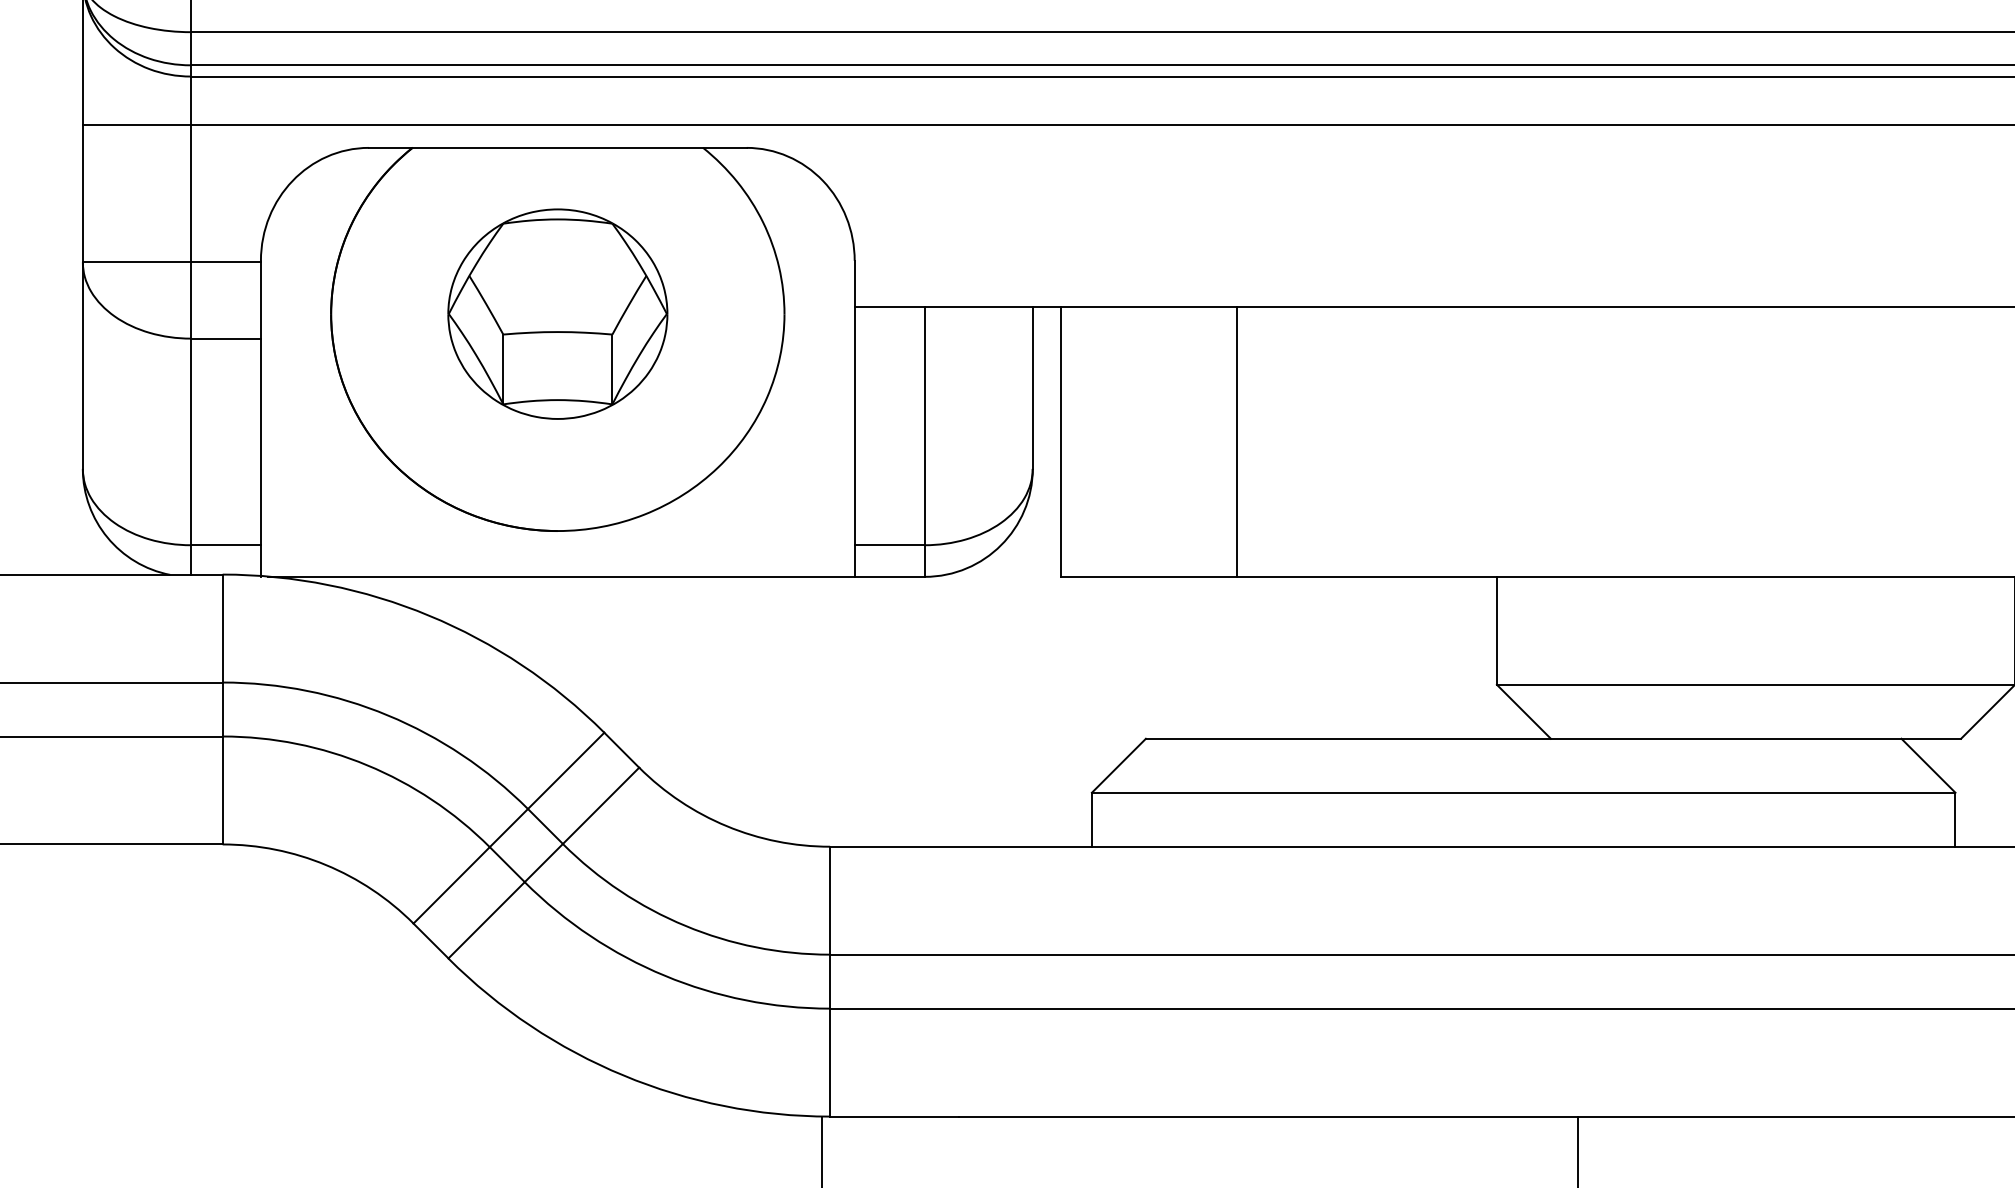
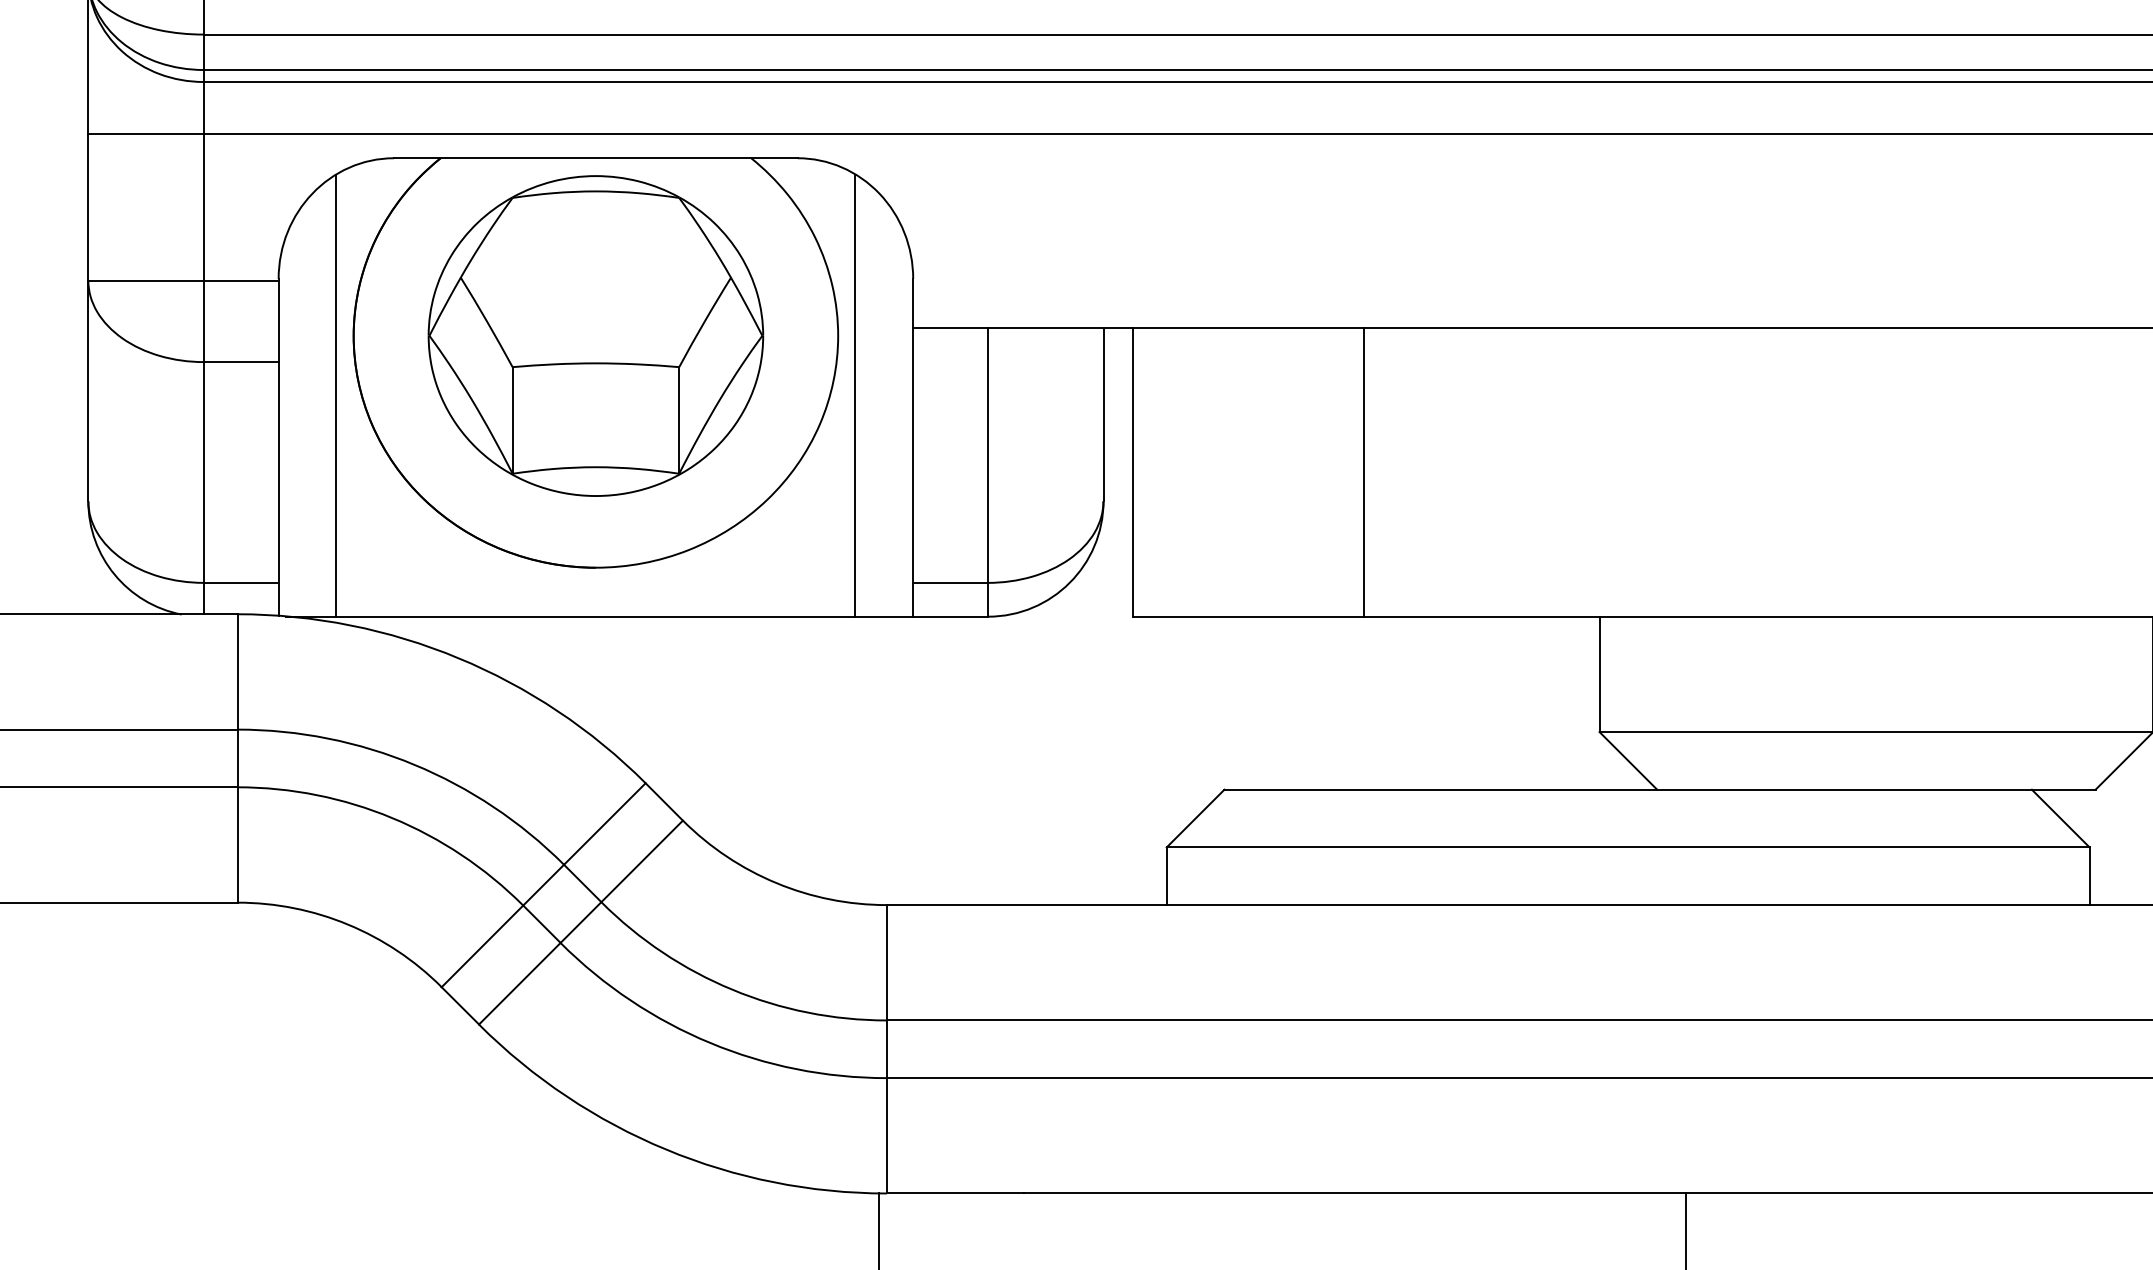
part: (557, 313) -> (595, 335), size x1.43
line: (314, 369) -> (335, 395), added
line: (800, 369) -> (855, 395), added
line: (1237, 441) -> (1363, 472), moved

